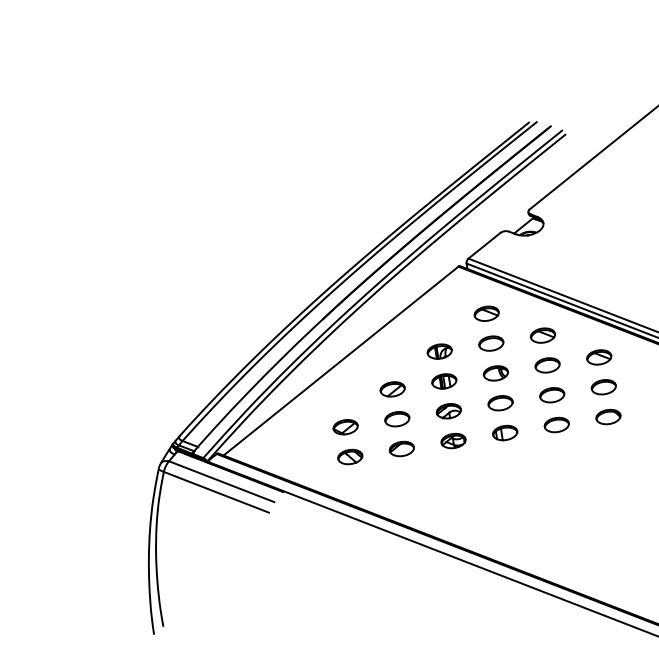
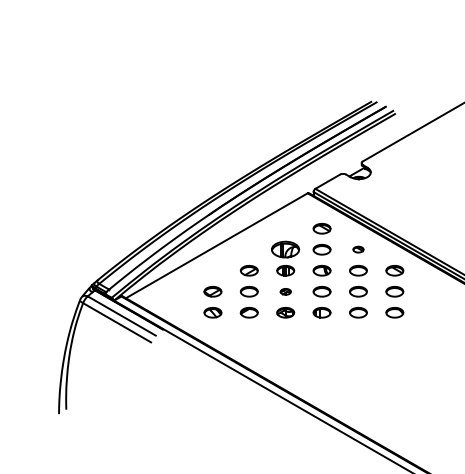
part: (542, 335) -> (358, 249), size x0.6
part: (439, 351) -> (285, 249), size x1.6
part: (448, 410) -> (285, 291), size x0.6

